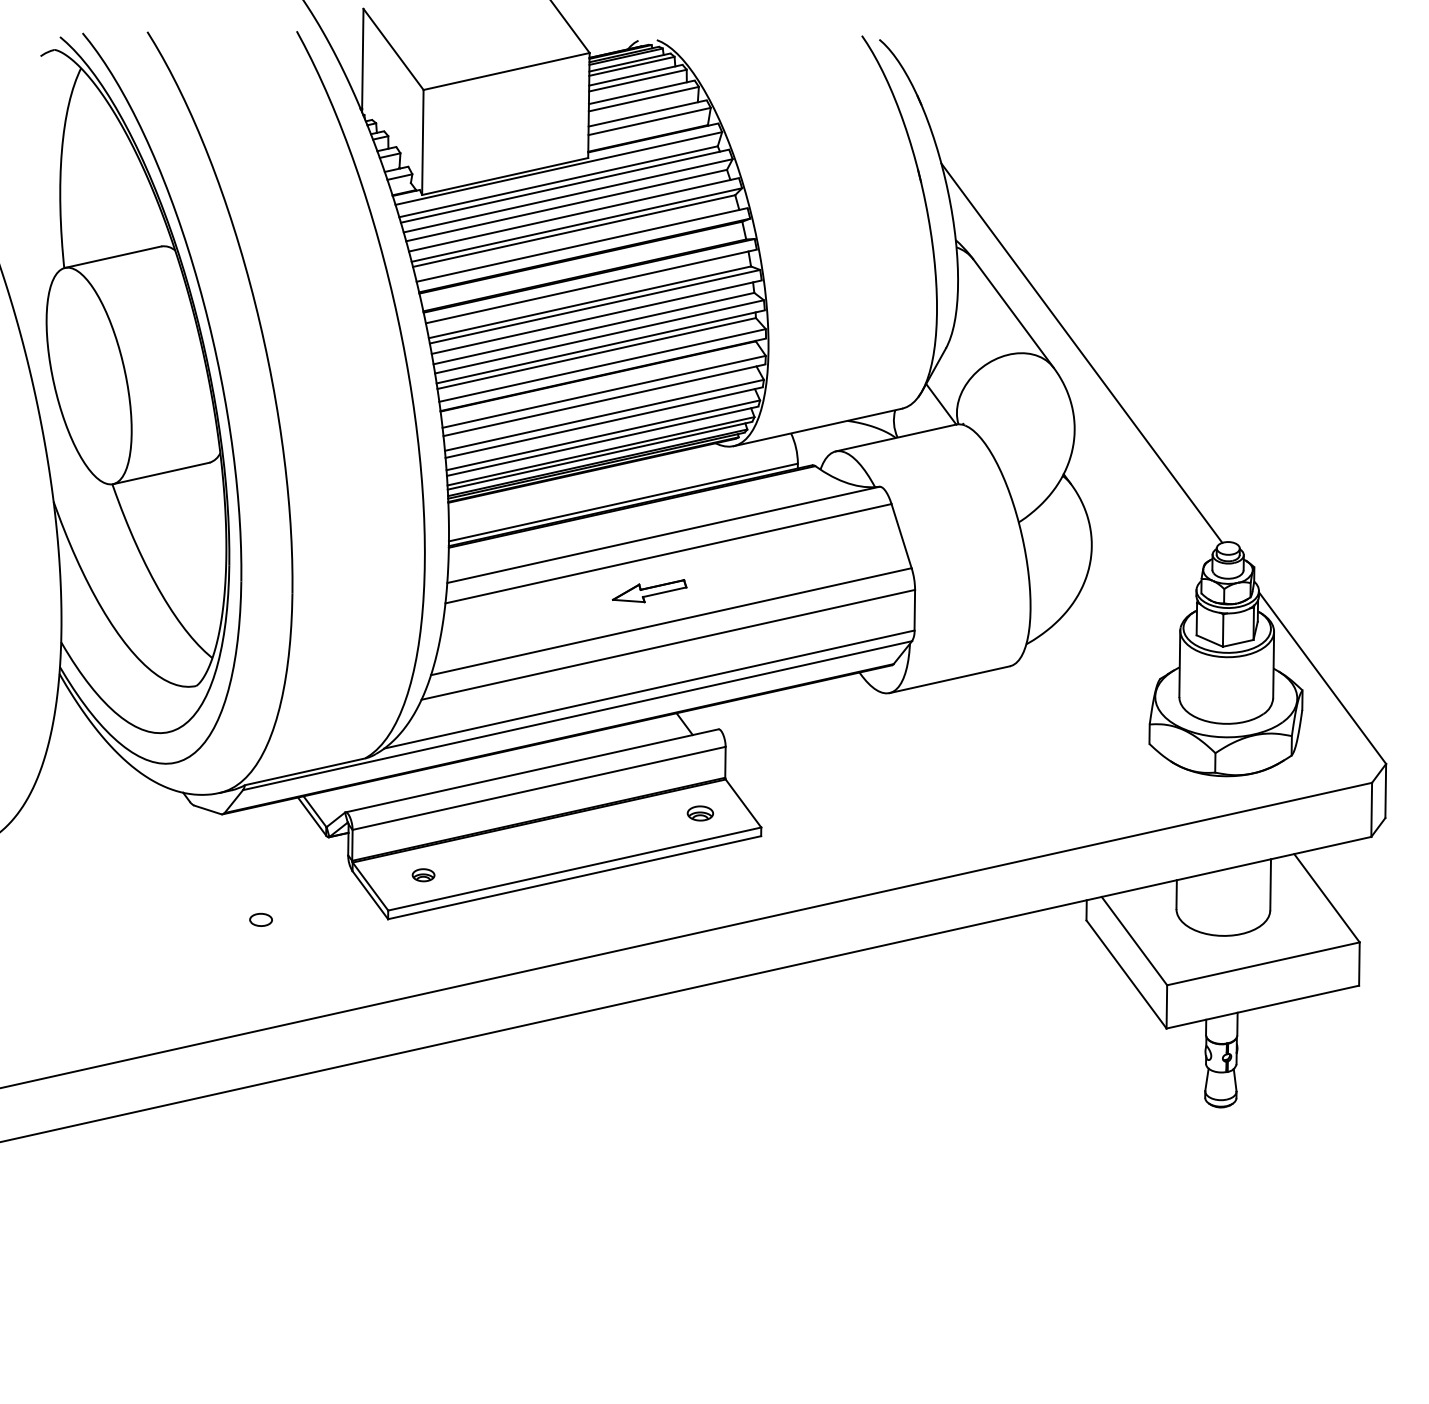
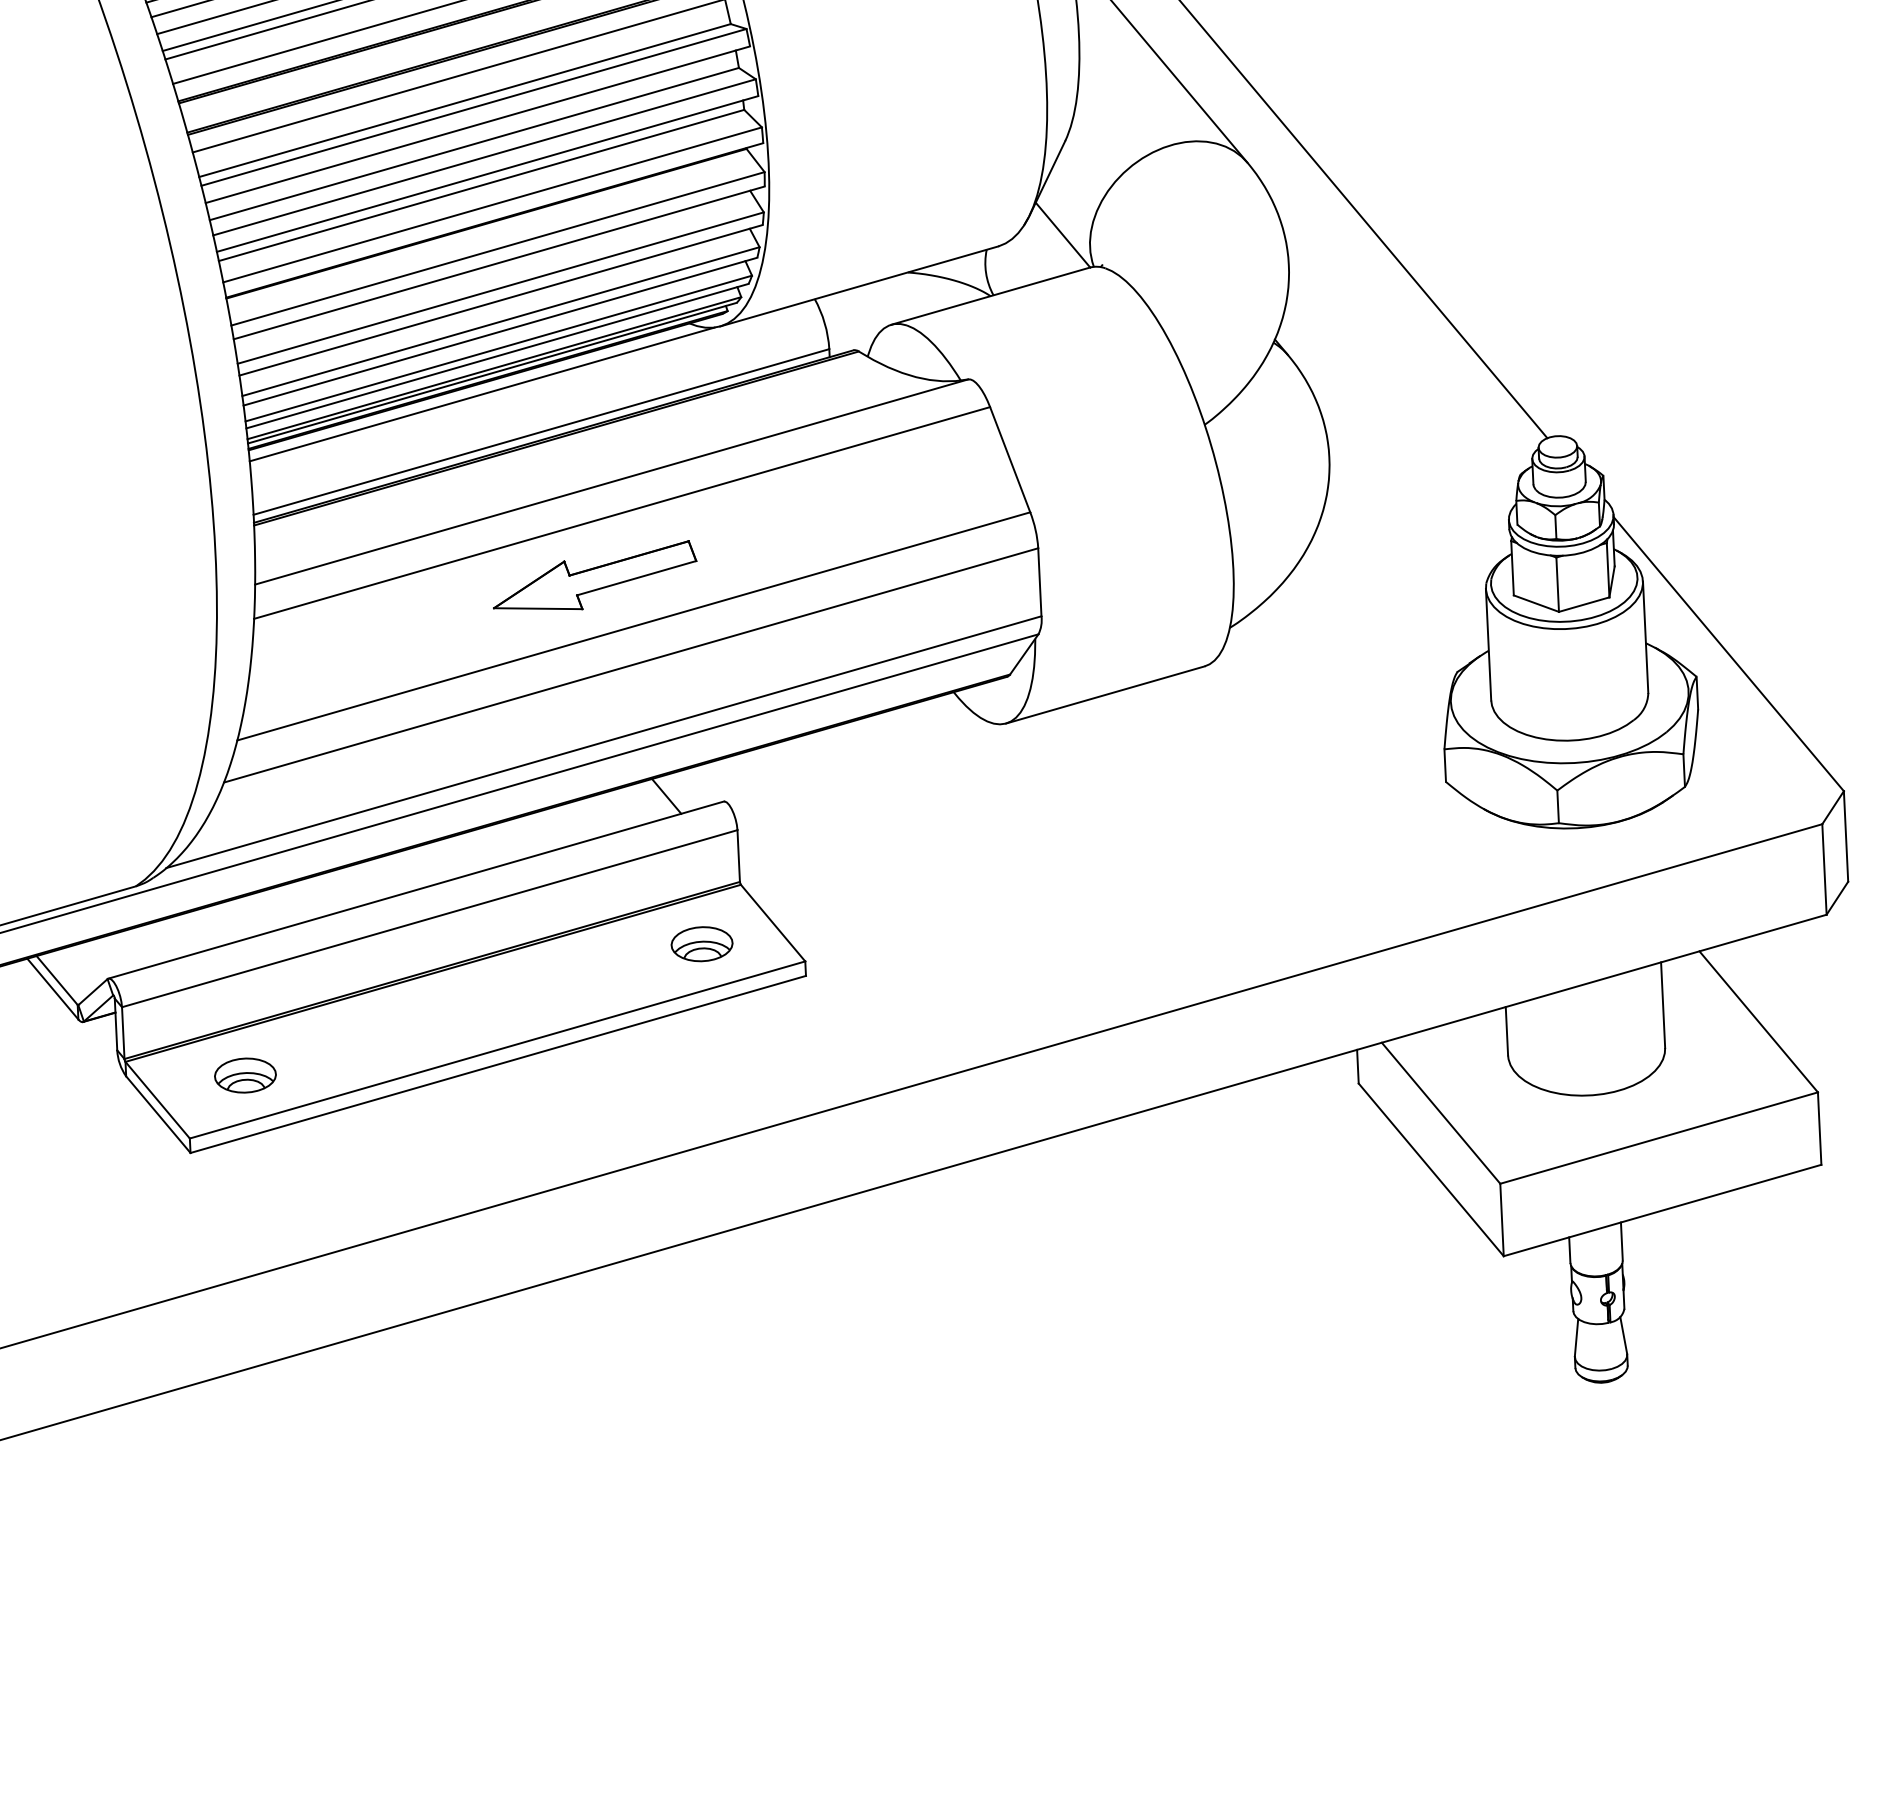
line: (589, 477) -> (482, 393), added
part: (649, 590) -> (594, 576), size x1.67
part: (700, 813) -> (702, 944), size x1.43
part: (423, 875) -> (245, 1076), size x1.67

